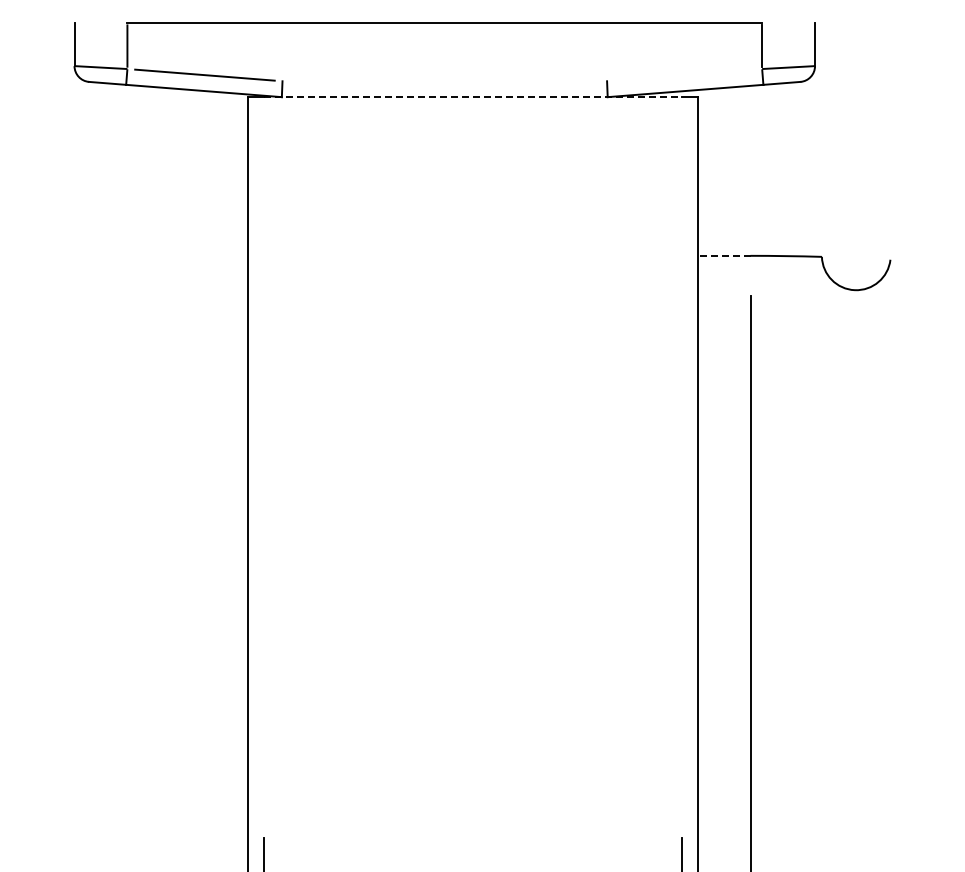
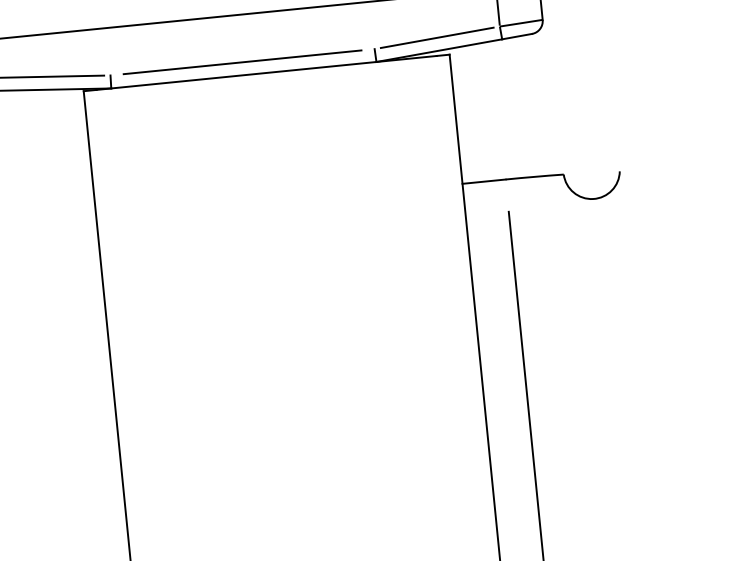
line: (684, 74) -> (437, 37), added
line: (444, 80) -> (242, 61), added
line: (472, 97) -> (266, 73), dashed -> solid
line: (723, 255) -> (483, 181), dashed -> solid

